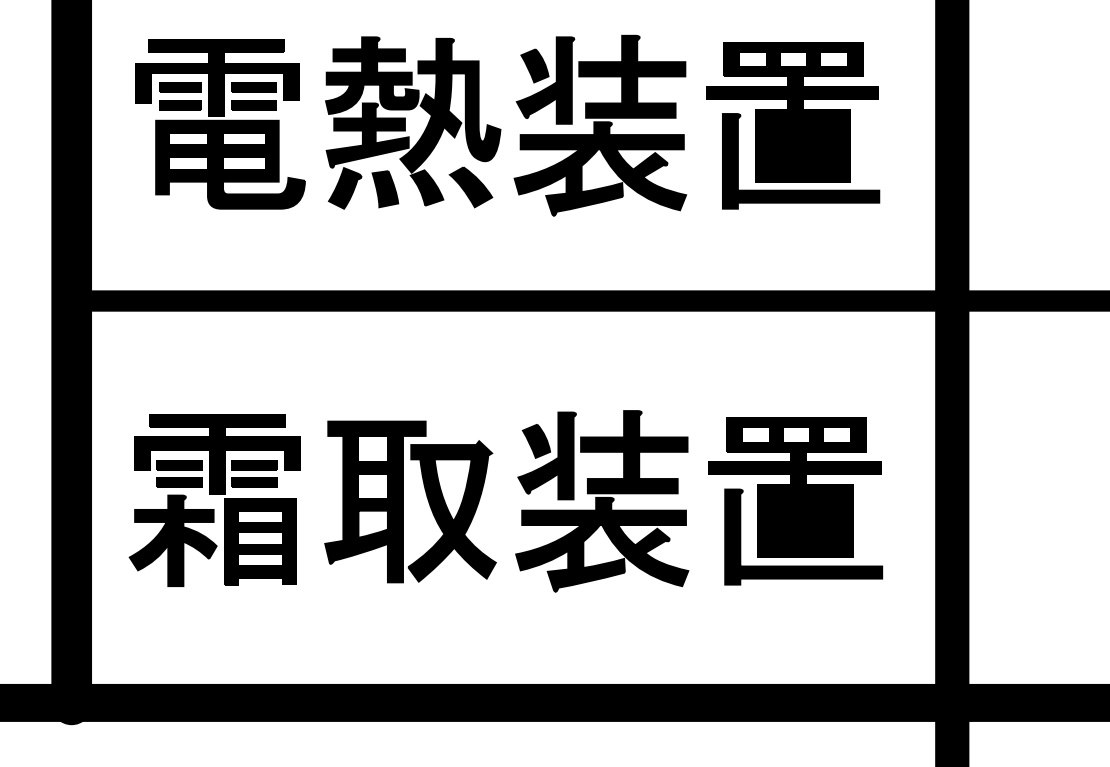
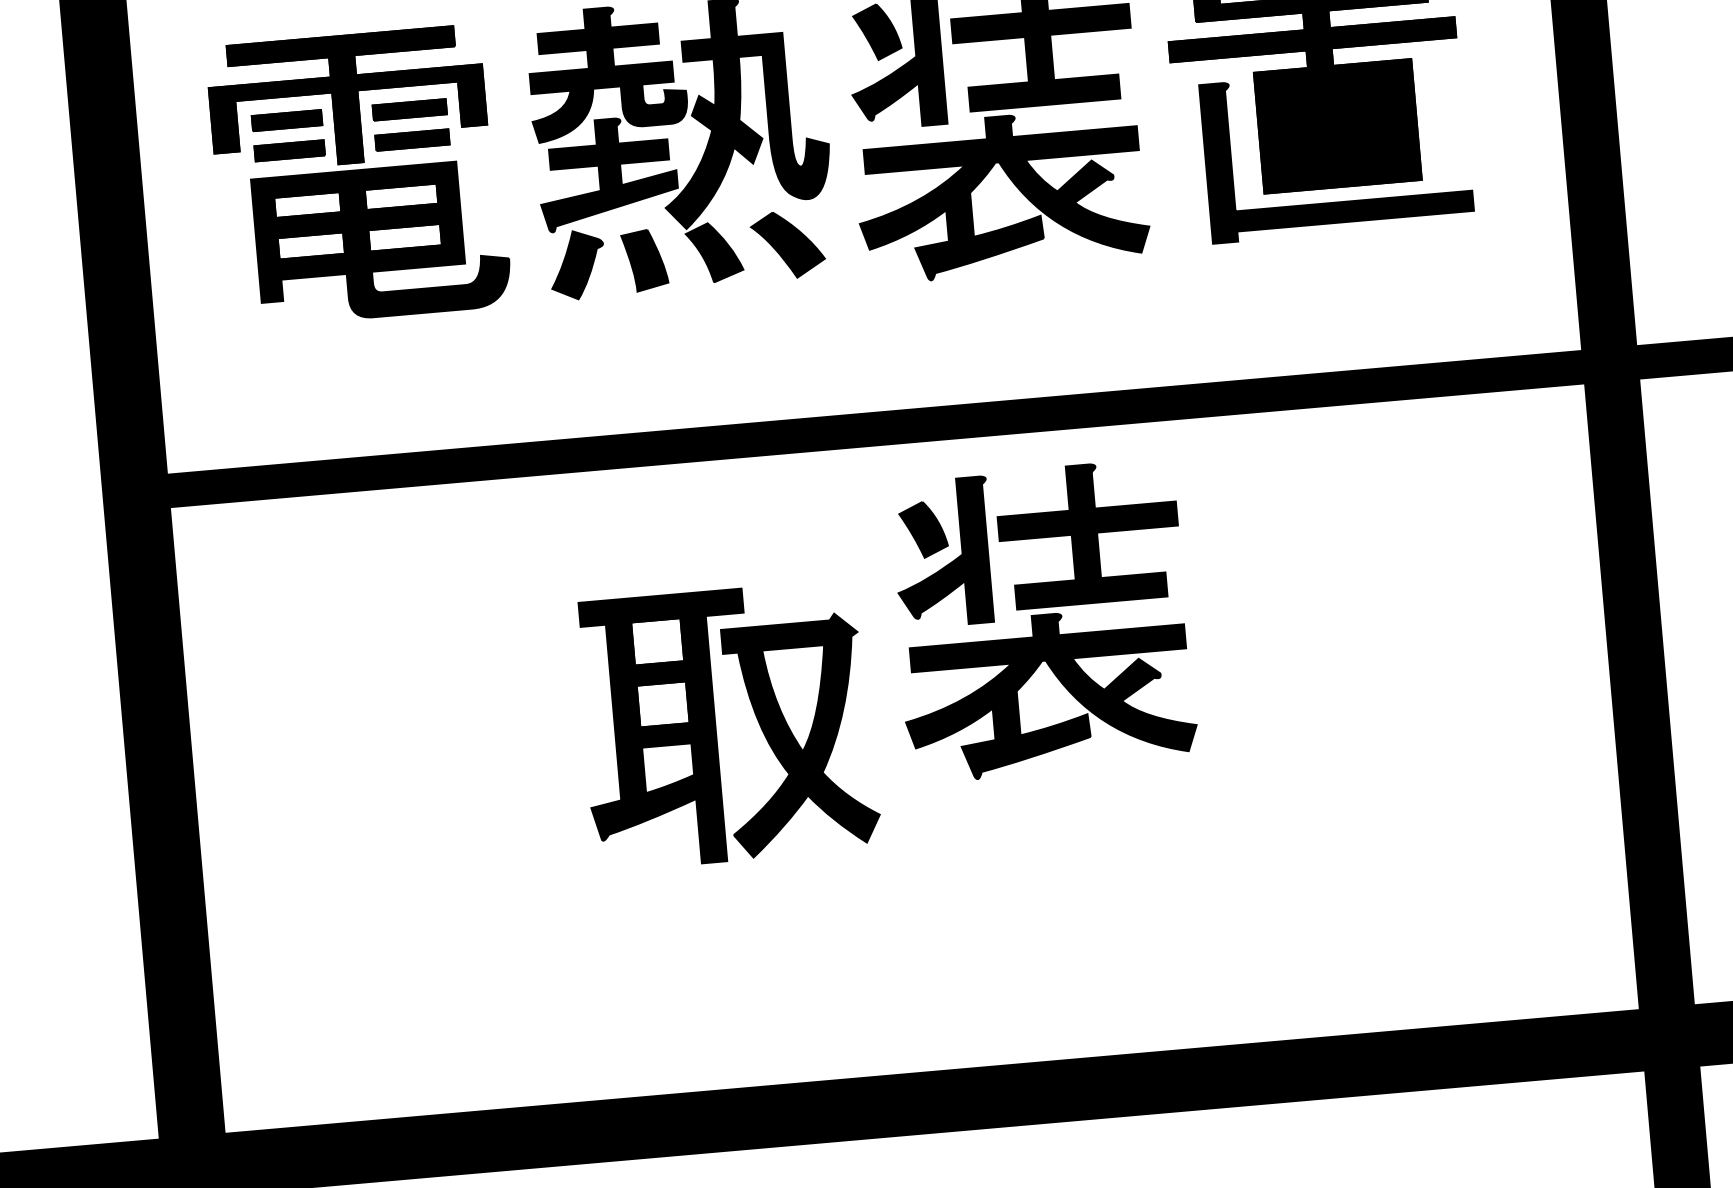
part: (214, 500) -> (404, 806), removed
part: (403, 501) -> (716, 725), moved
part: (602, 501) -> (1042, 621), moved
part: (795, 501) -> (1377, 723), removed

